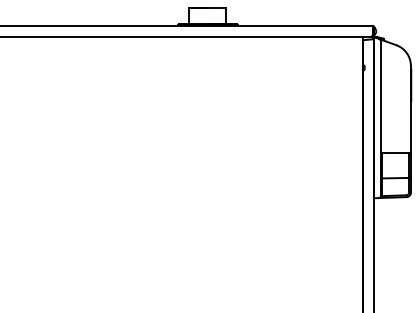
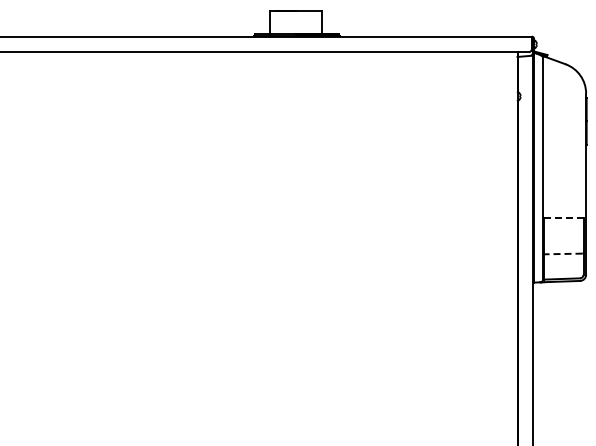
line: (395, 153) -> (563, 218), solid -> dashed
line: (394, 177) -> (562, 253), solid -> dashed

